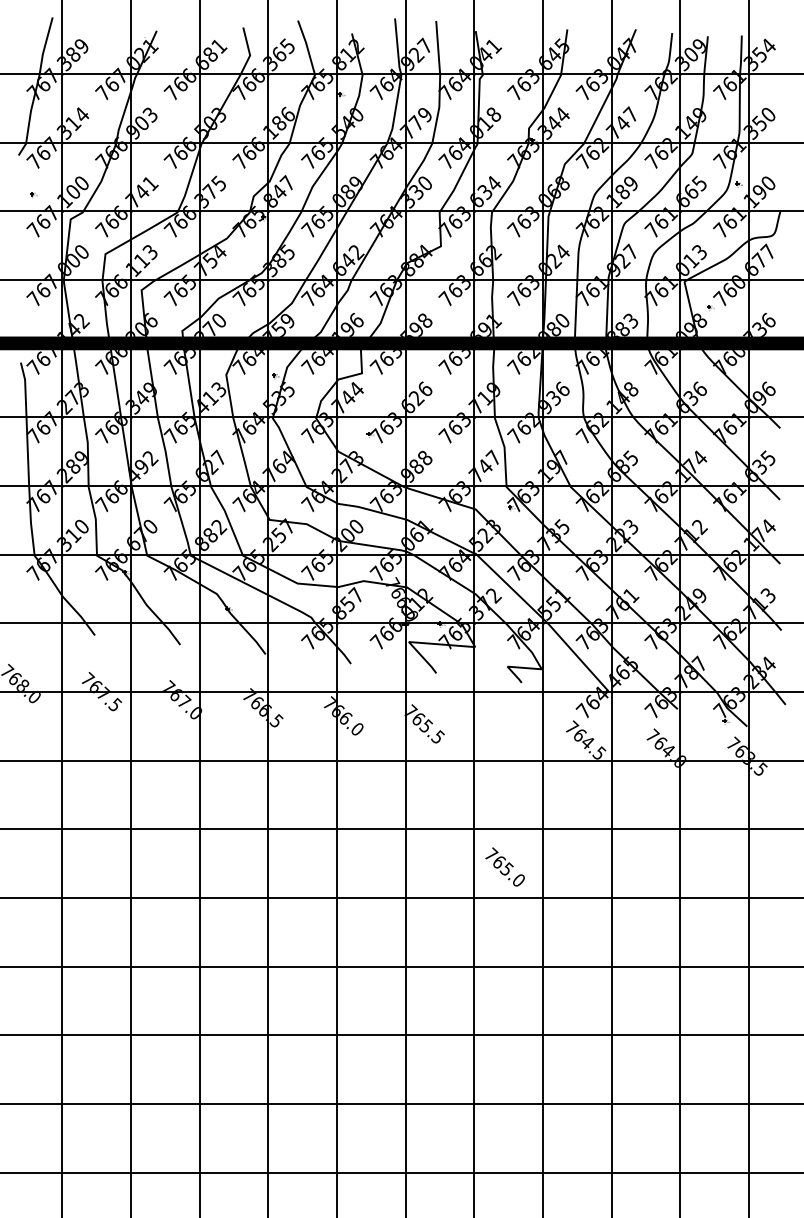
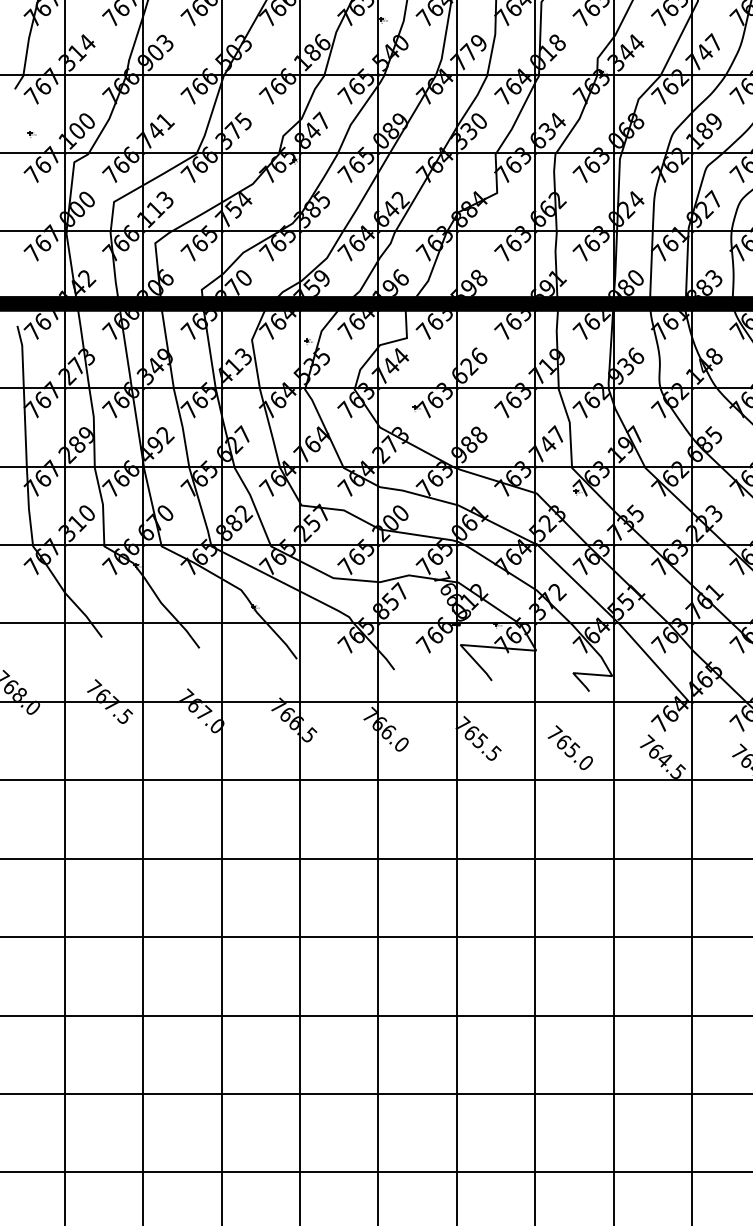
text: (504, 866) -> (569, 747), moved

